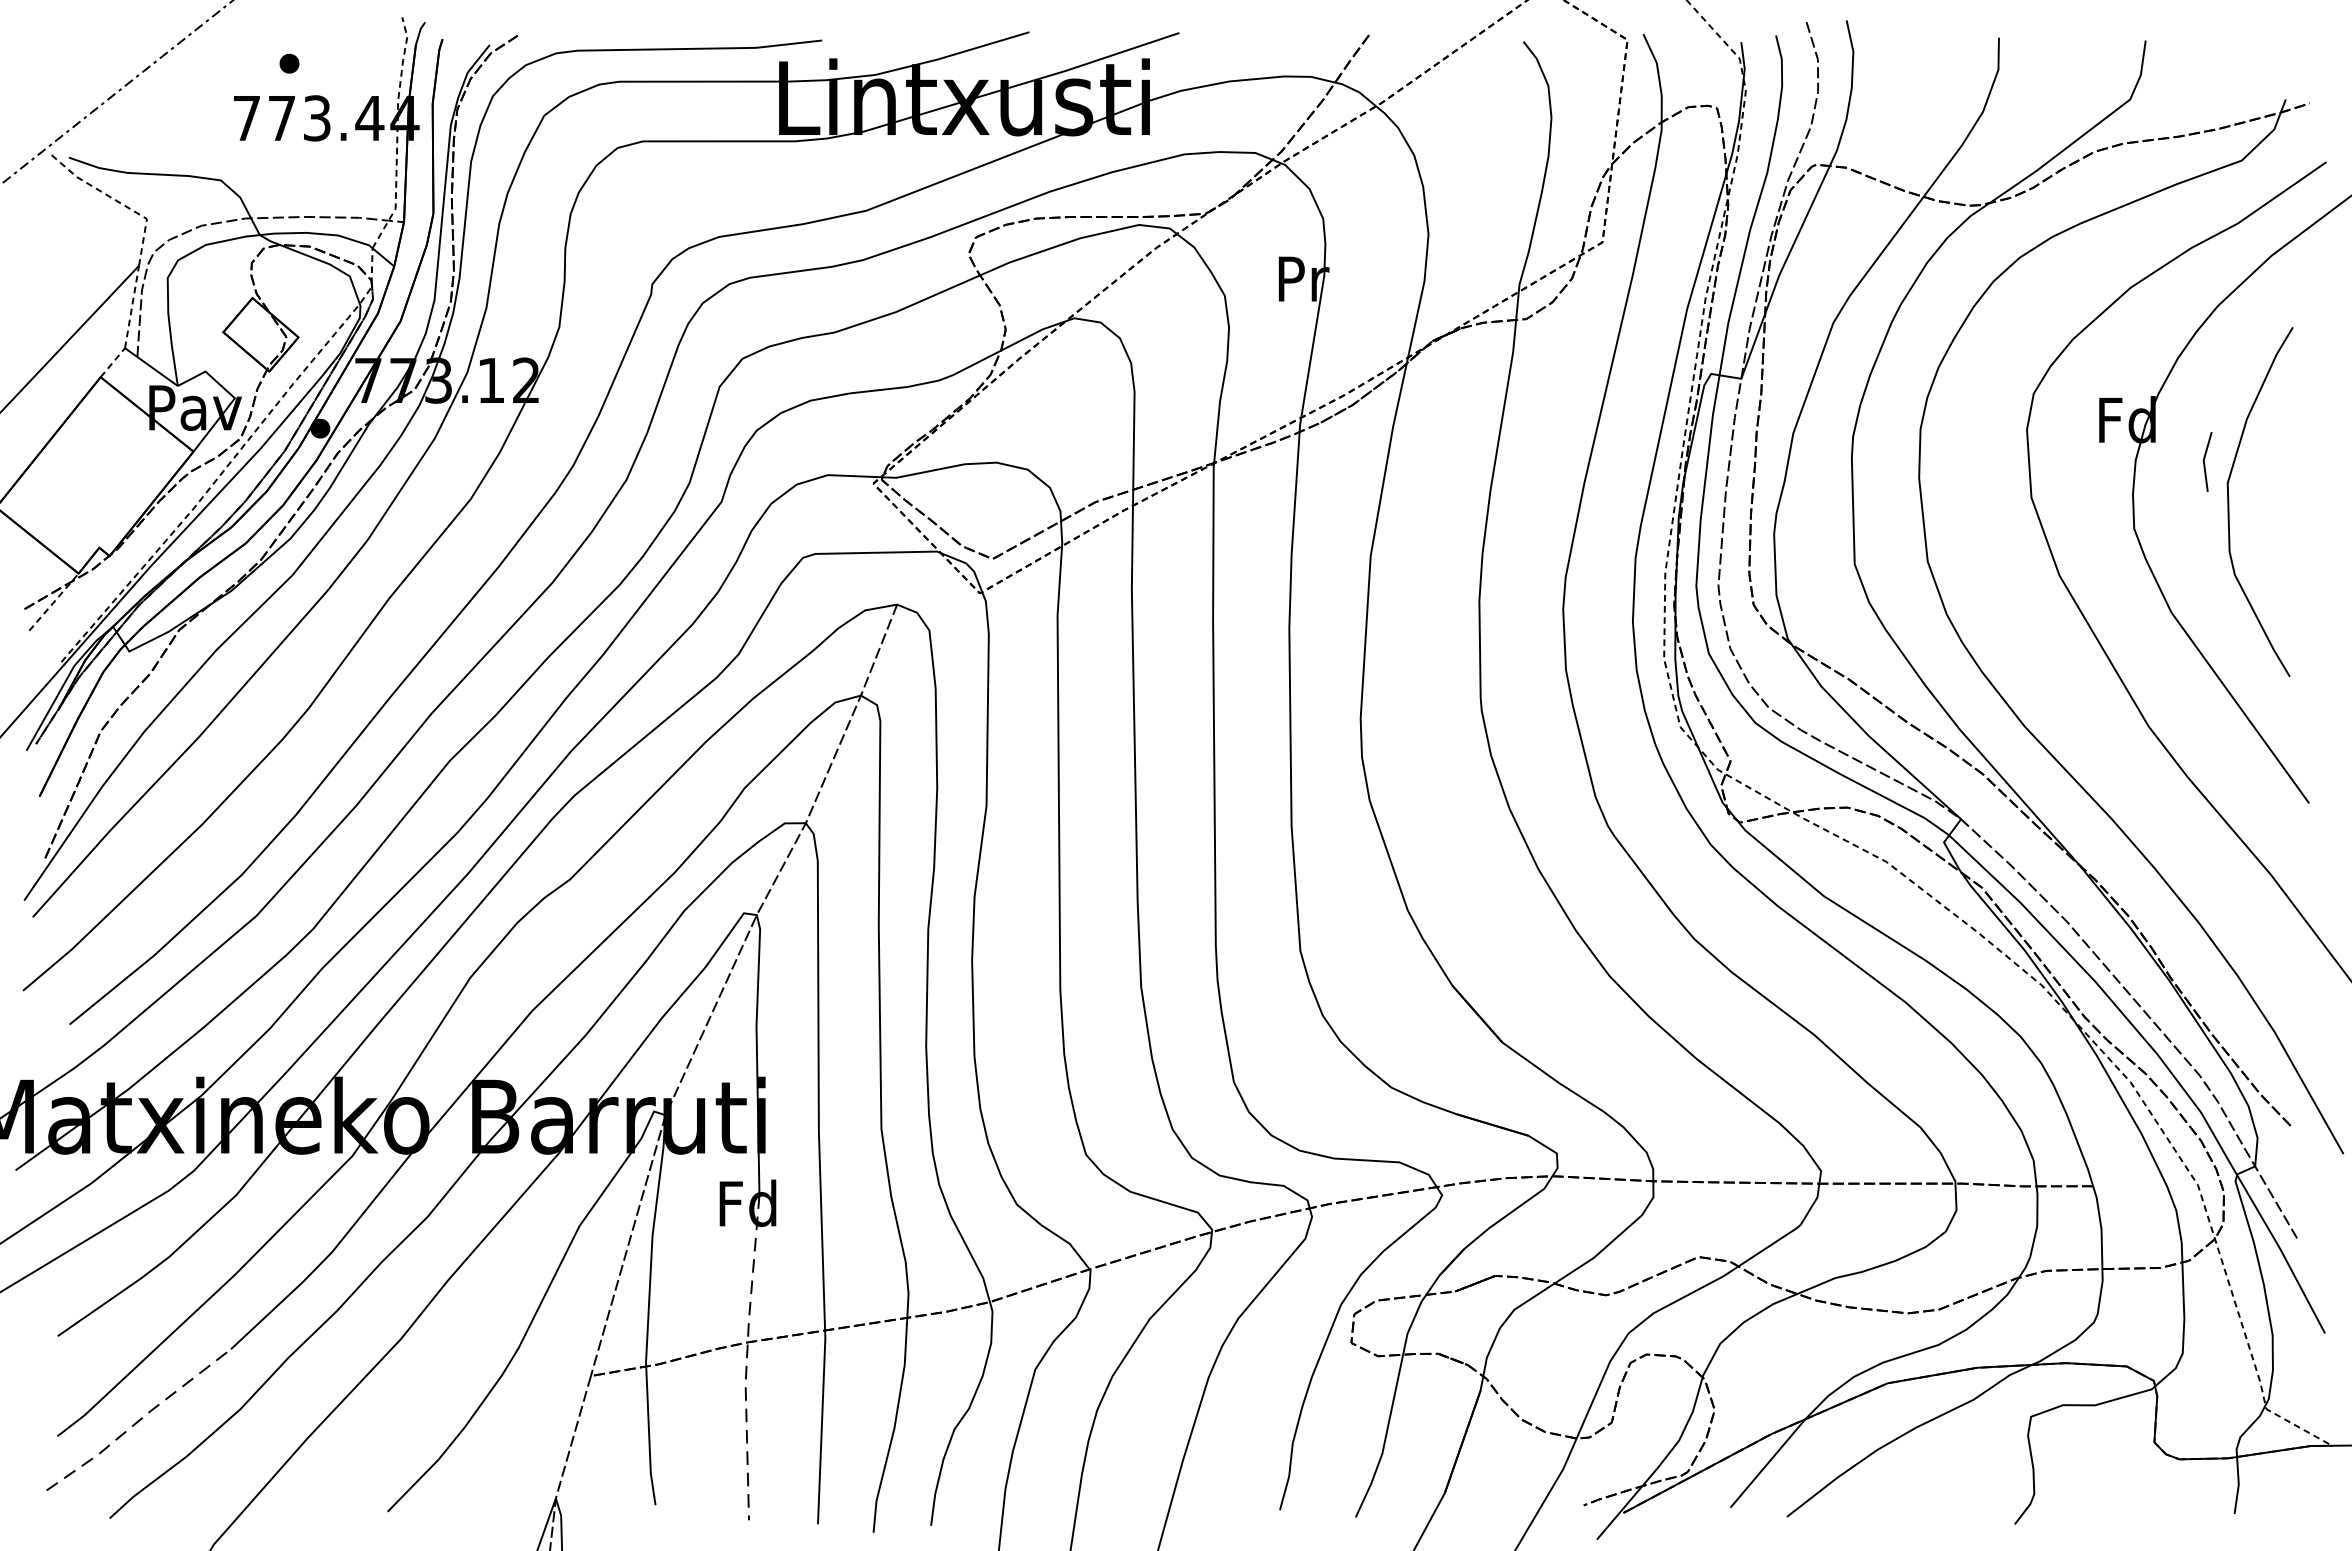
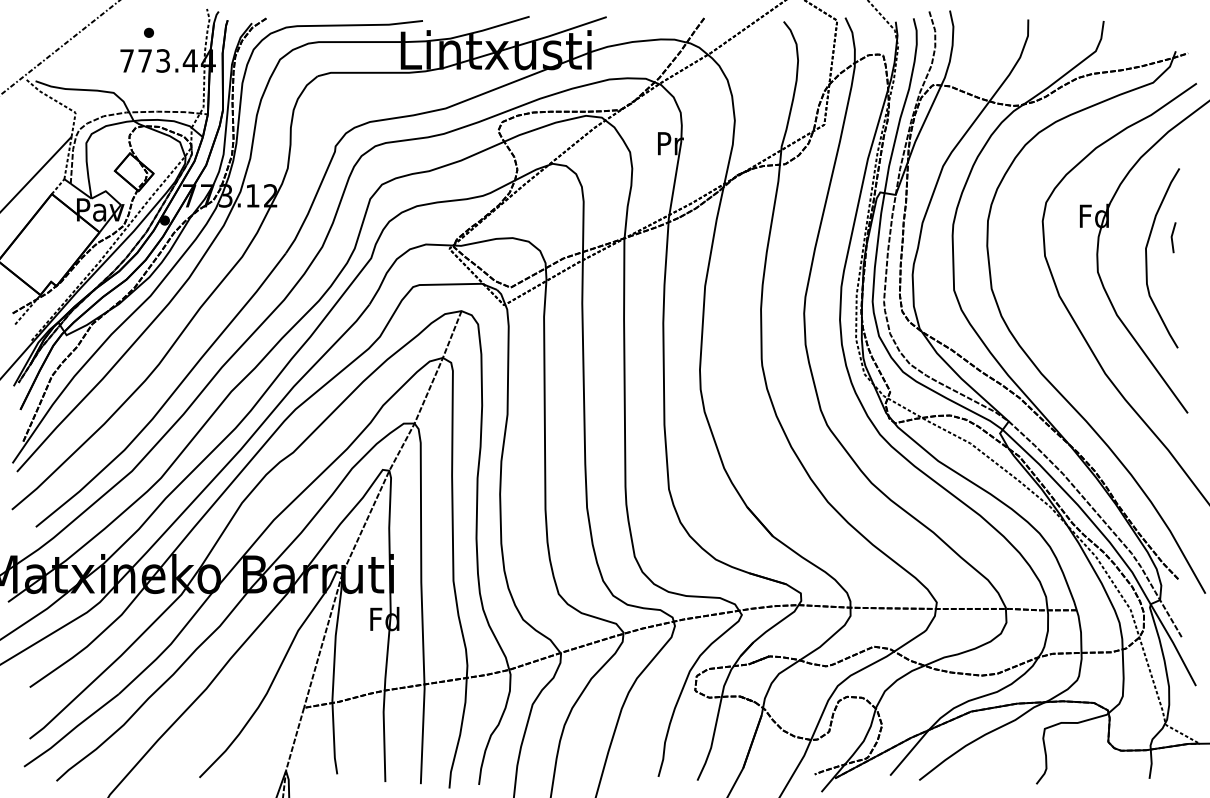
line: (2205, 461) -> (1172, 237), moved
line: (747, 1359) -> (384, 699), dashed -> solid
line: (138, 1419) -> (71, 730), dashed -> solid

